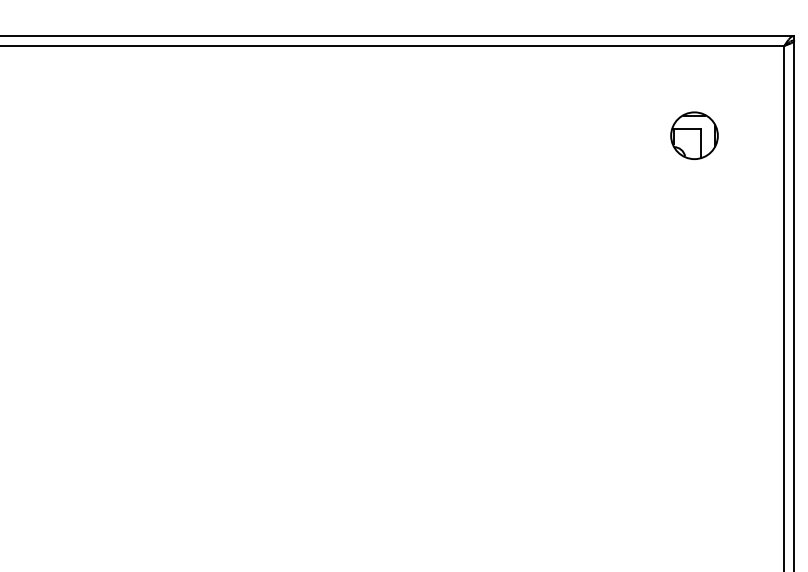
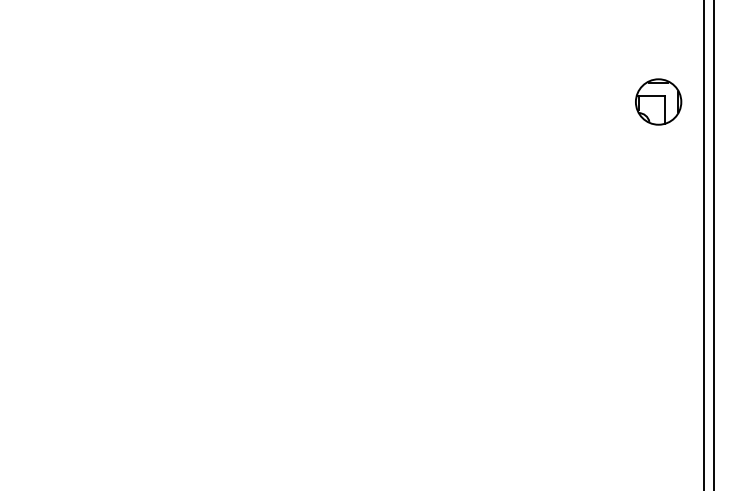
part: (694, 135) -> (658, 101), moved

